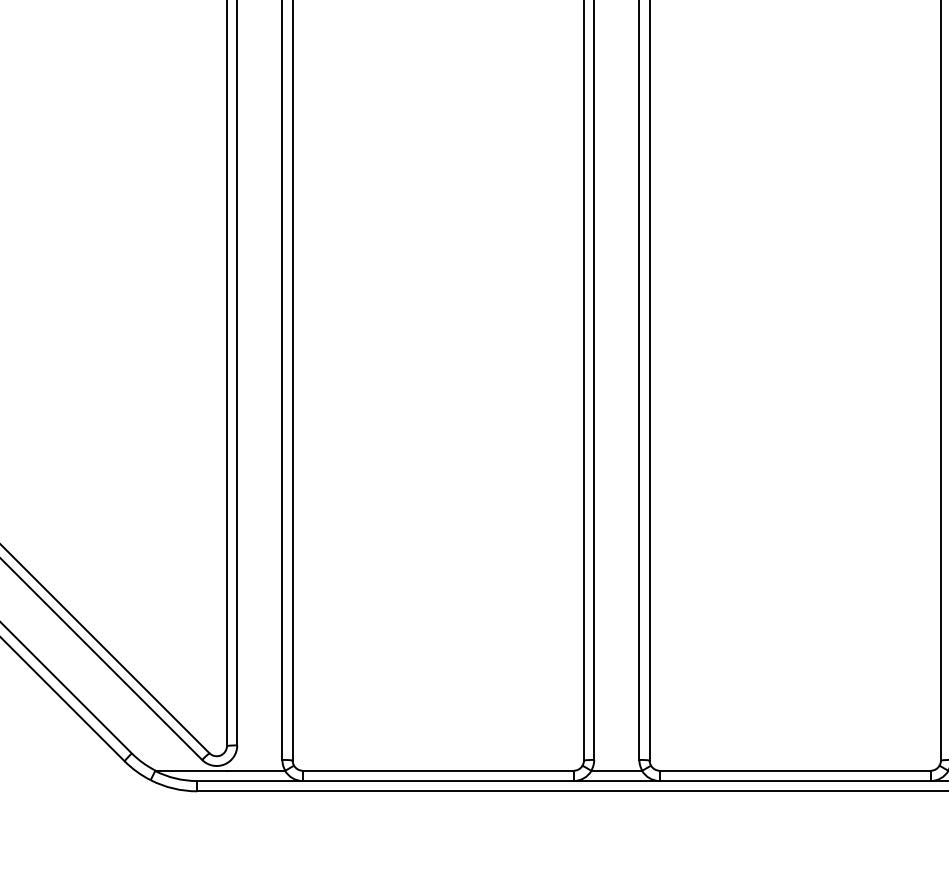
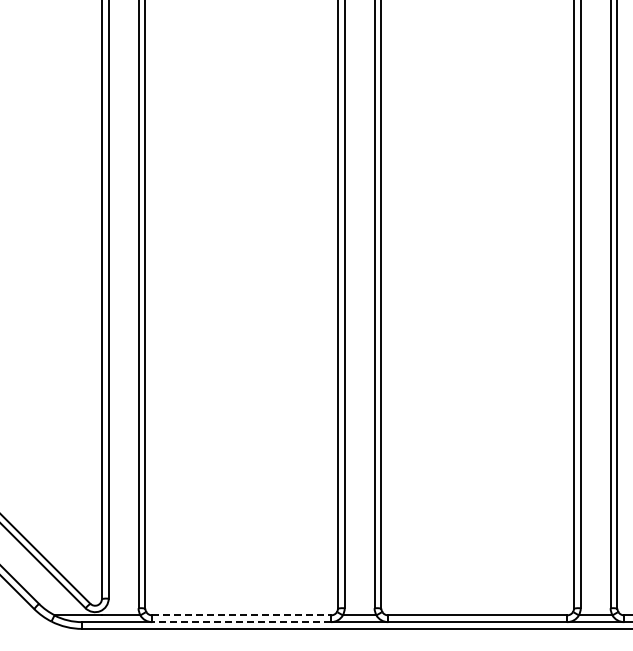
line: (438, 770) -> (241, 615), solid -> dashed
line: (438, 781) -> (241, 622), solid -> dashed

